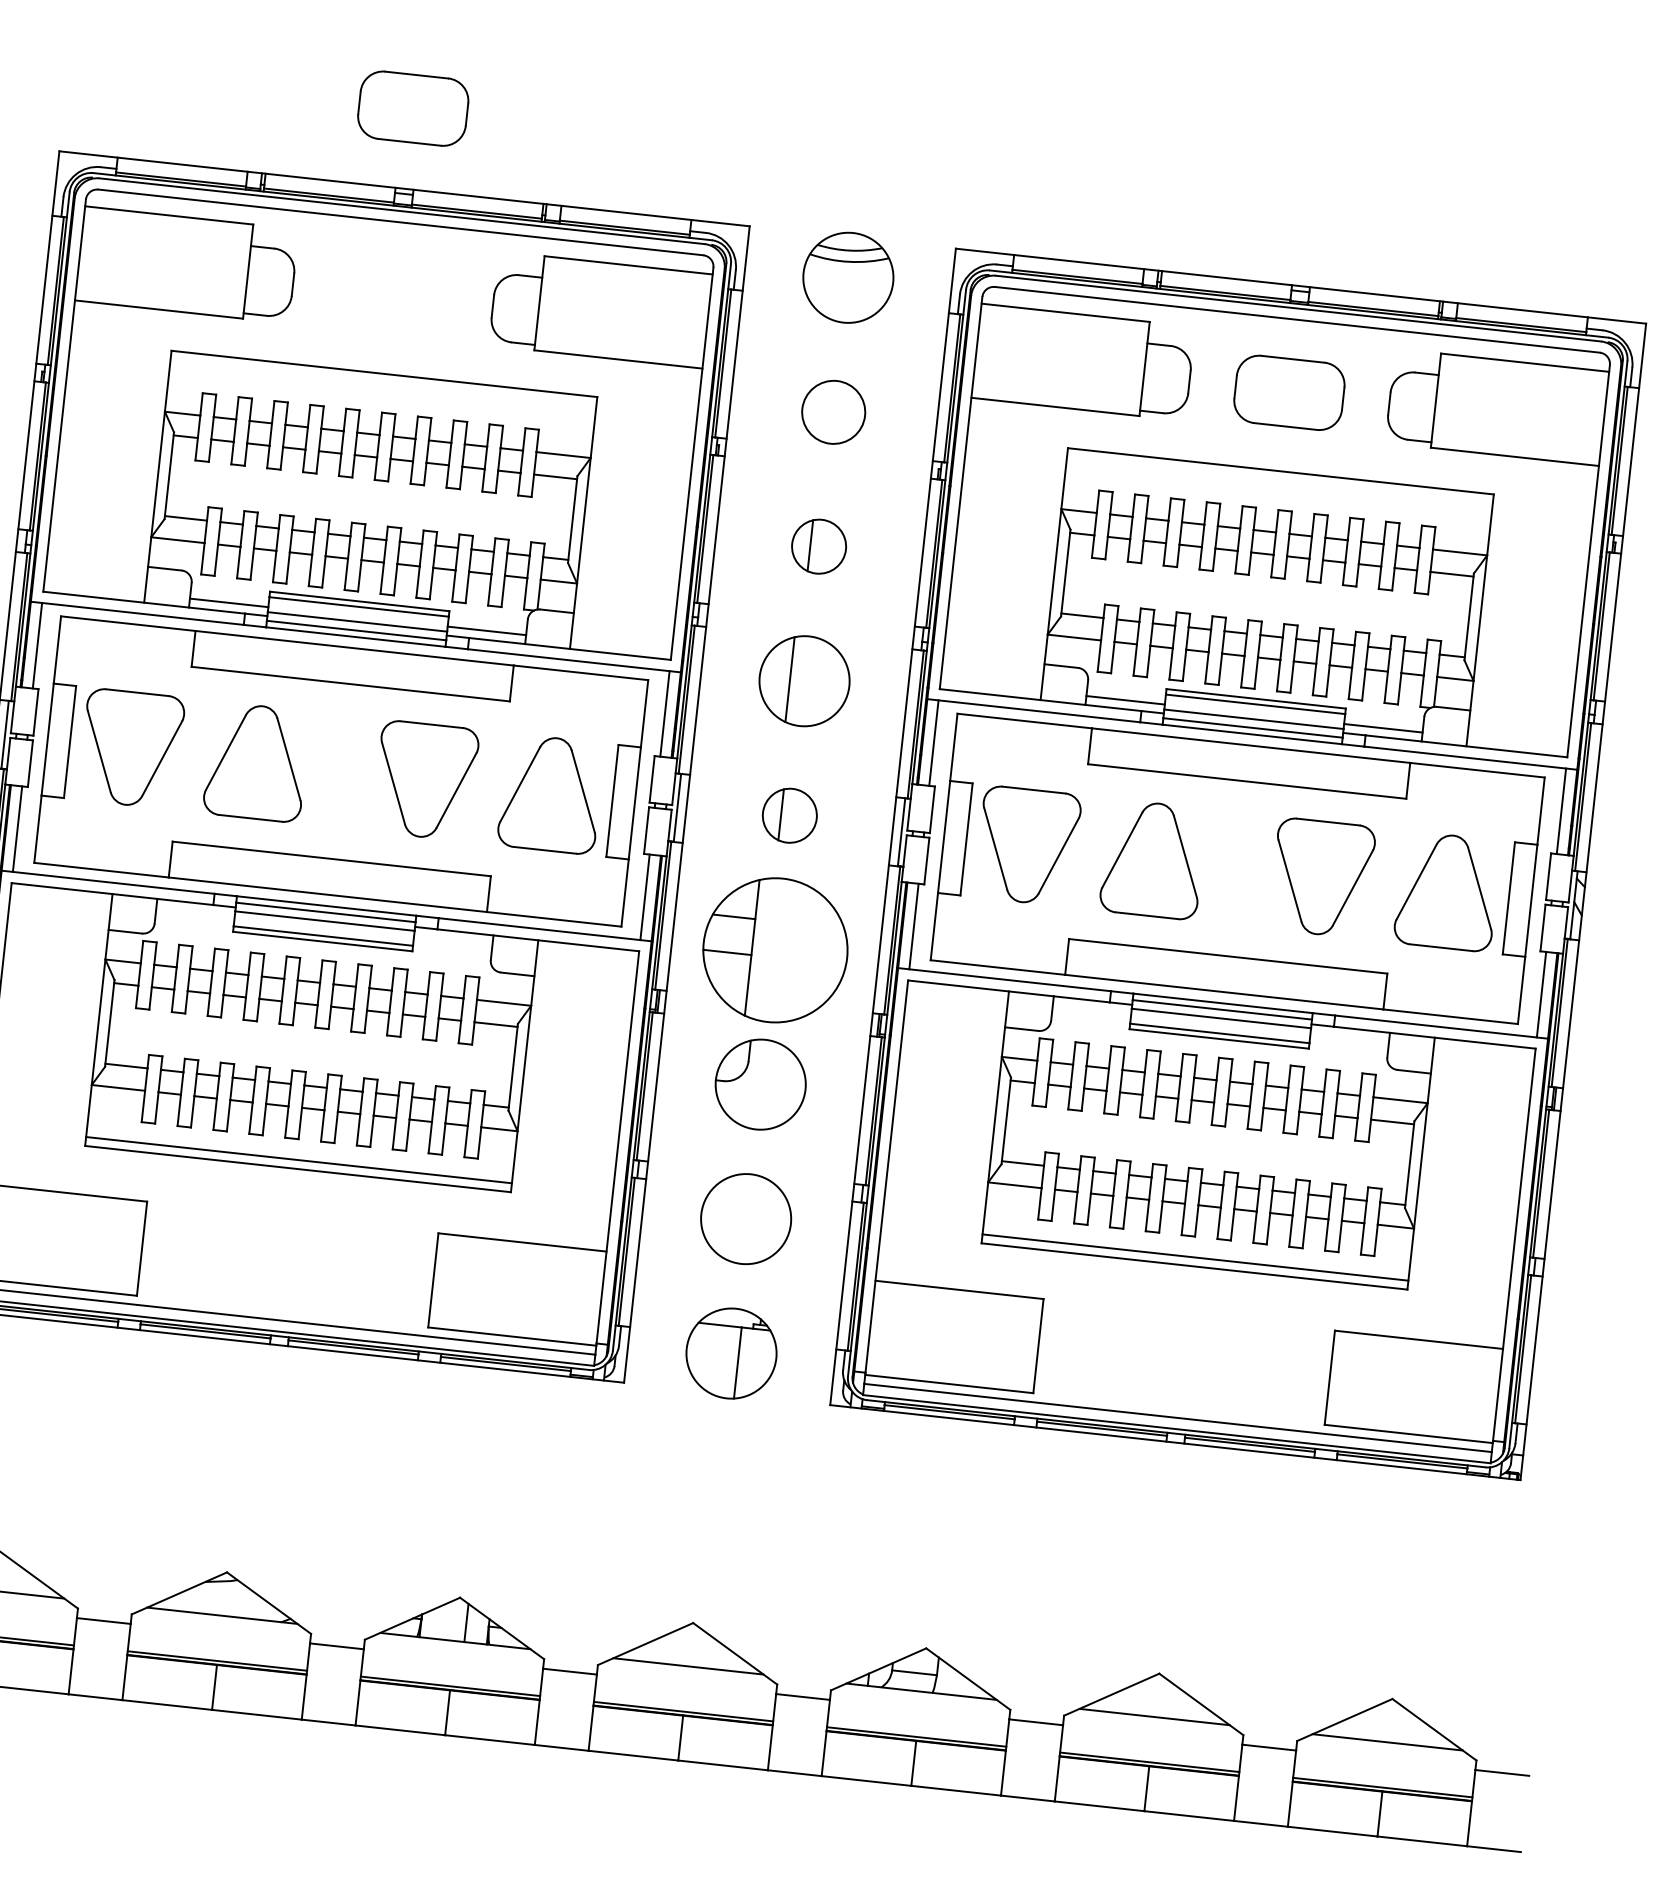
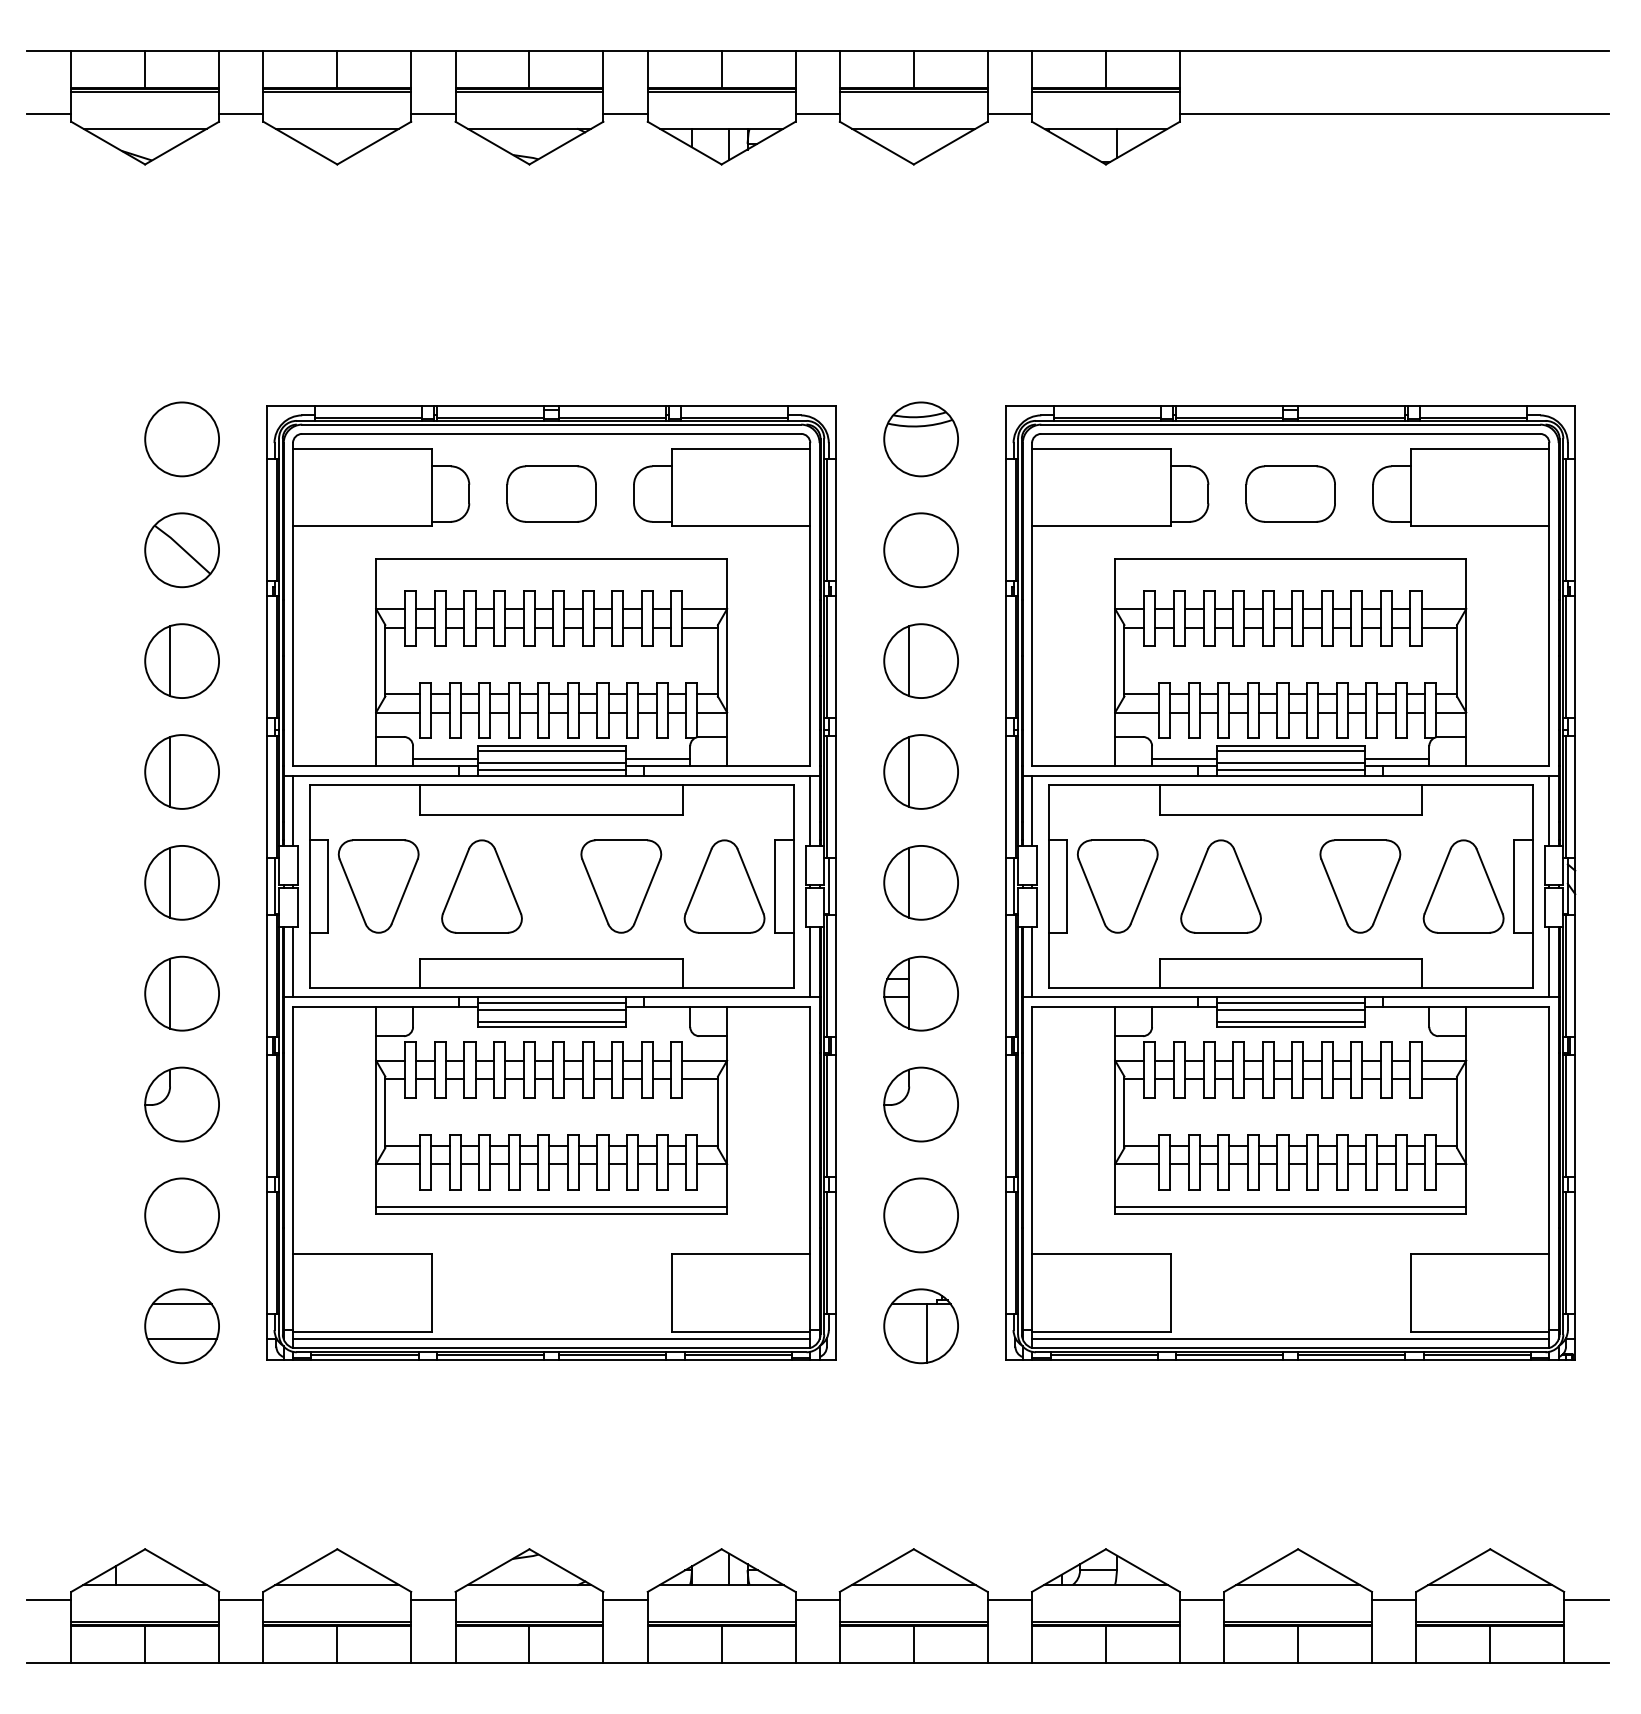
part: (413, 107) -> (551, 493), moved
circle: (832, 412) -> (920, 550), size x1.43
part: (818, 545) -> (920, 660), size x1.67
part: (789, 815) -> (920, 882), size x1.67
part: (774, 949) -> (920, 993), size x0.62

